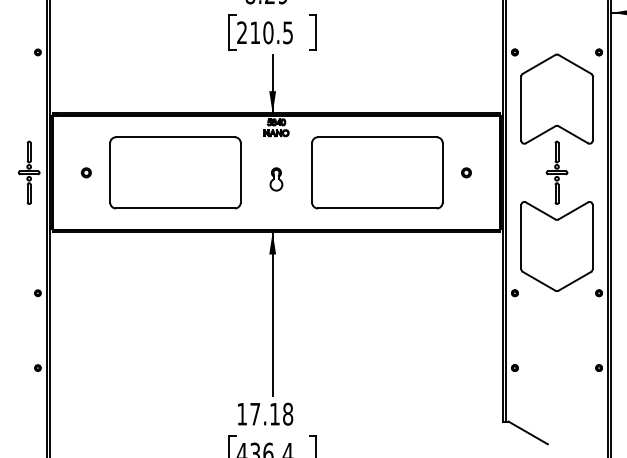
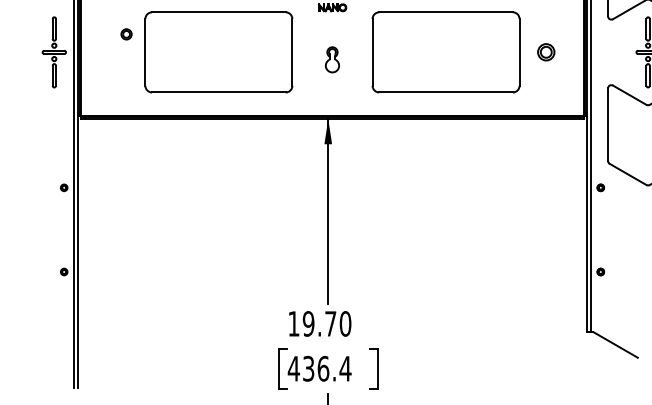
part: (86, 172) -> (126, 33), moved
part: (466, 172) -> (546, 51), size x1.6
text: (271, 413) -> (326, 323), 17.18 -> 19.70

